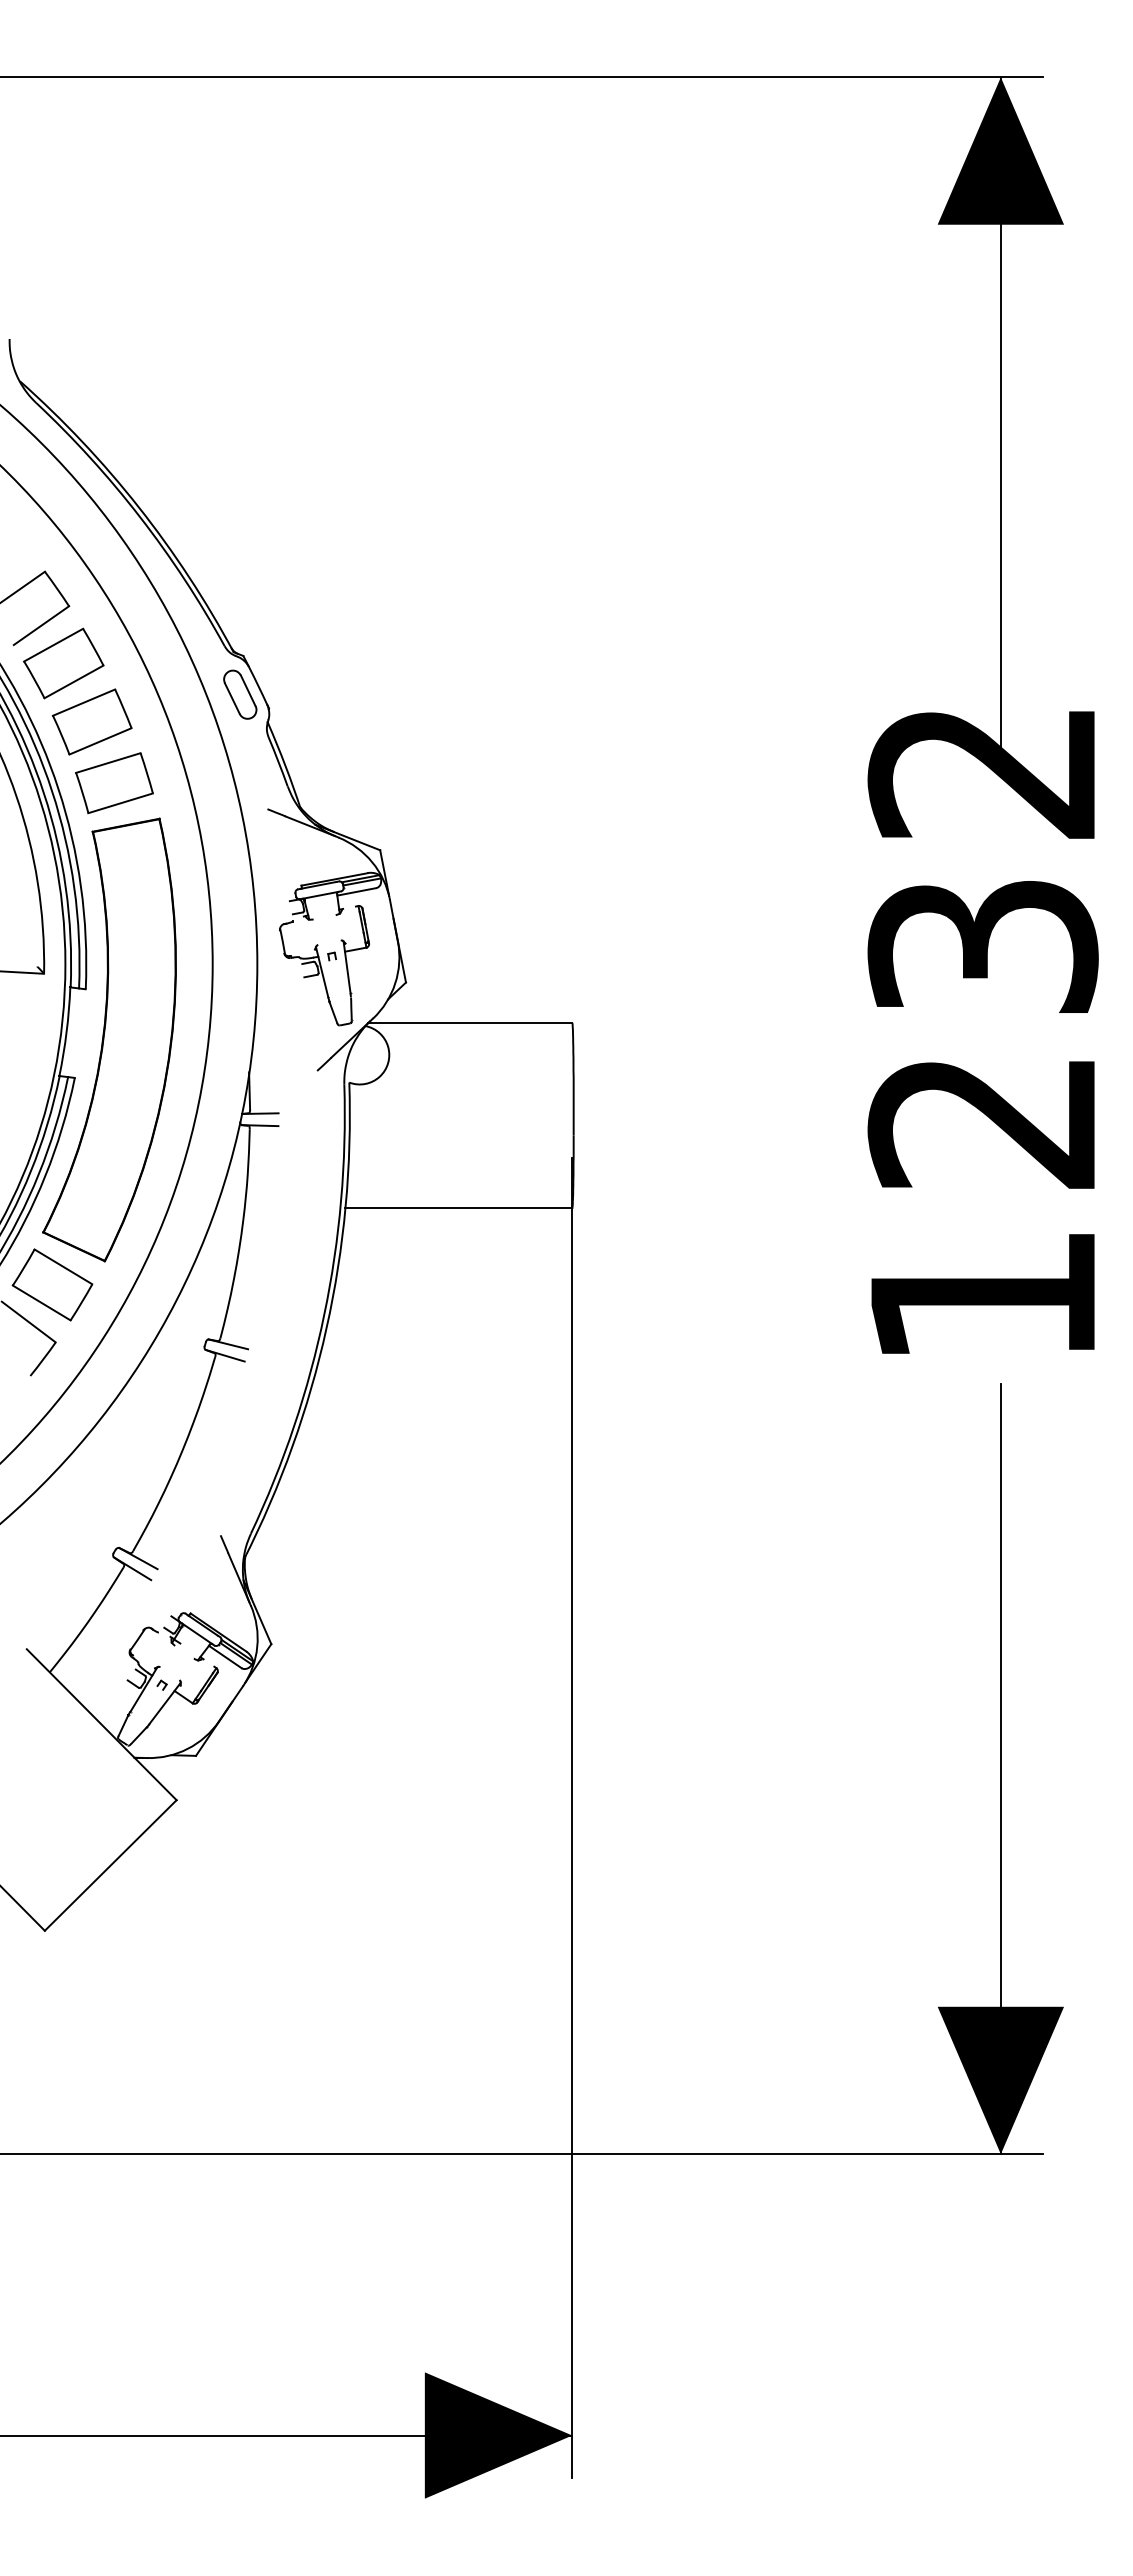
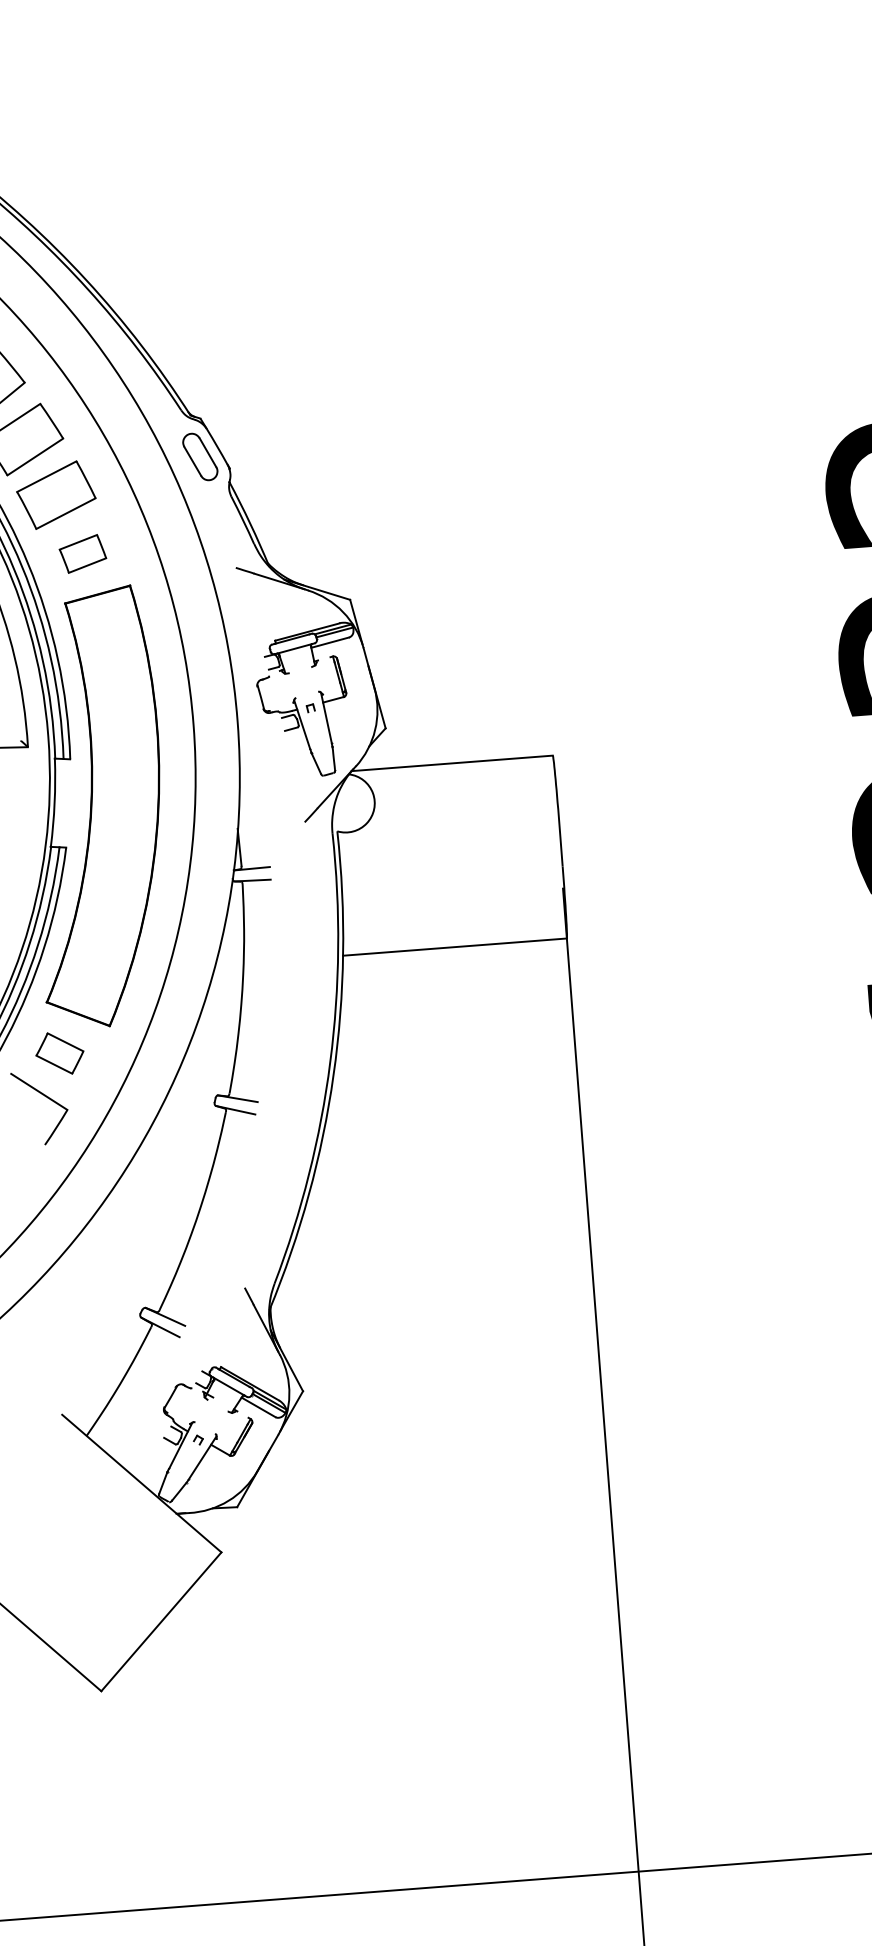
part: (114, 783) -> (82, 554), size x0.6
part: (52, 1284) -> (59, 1053), size x0.6

